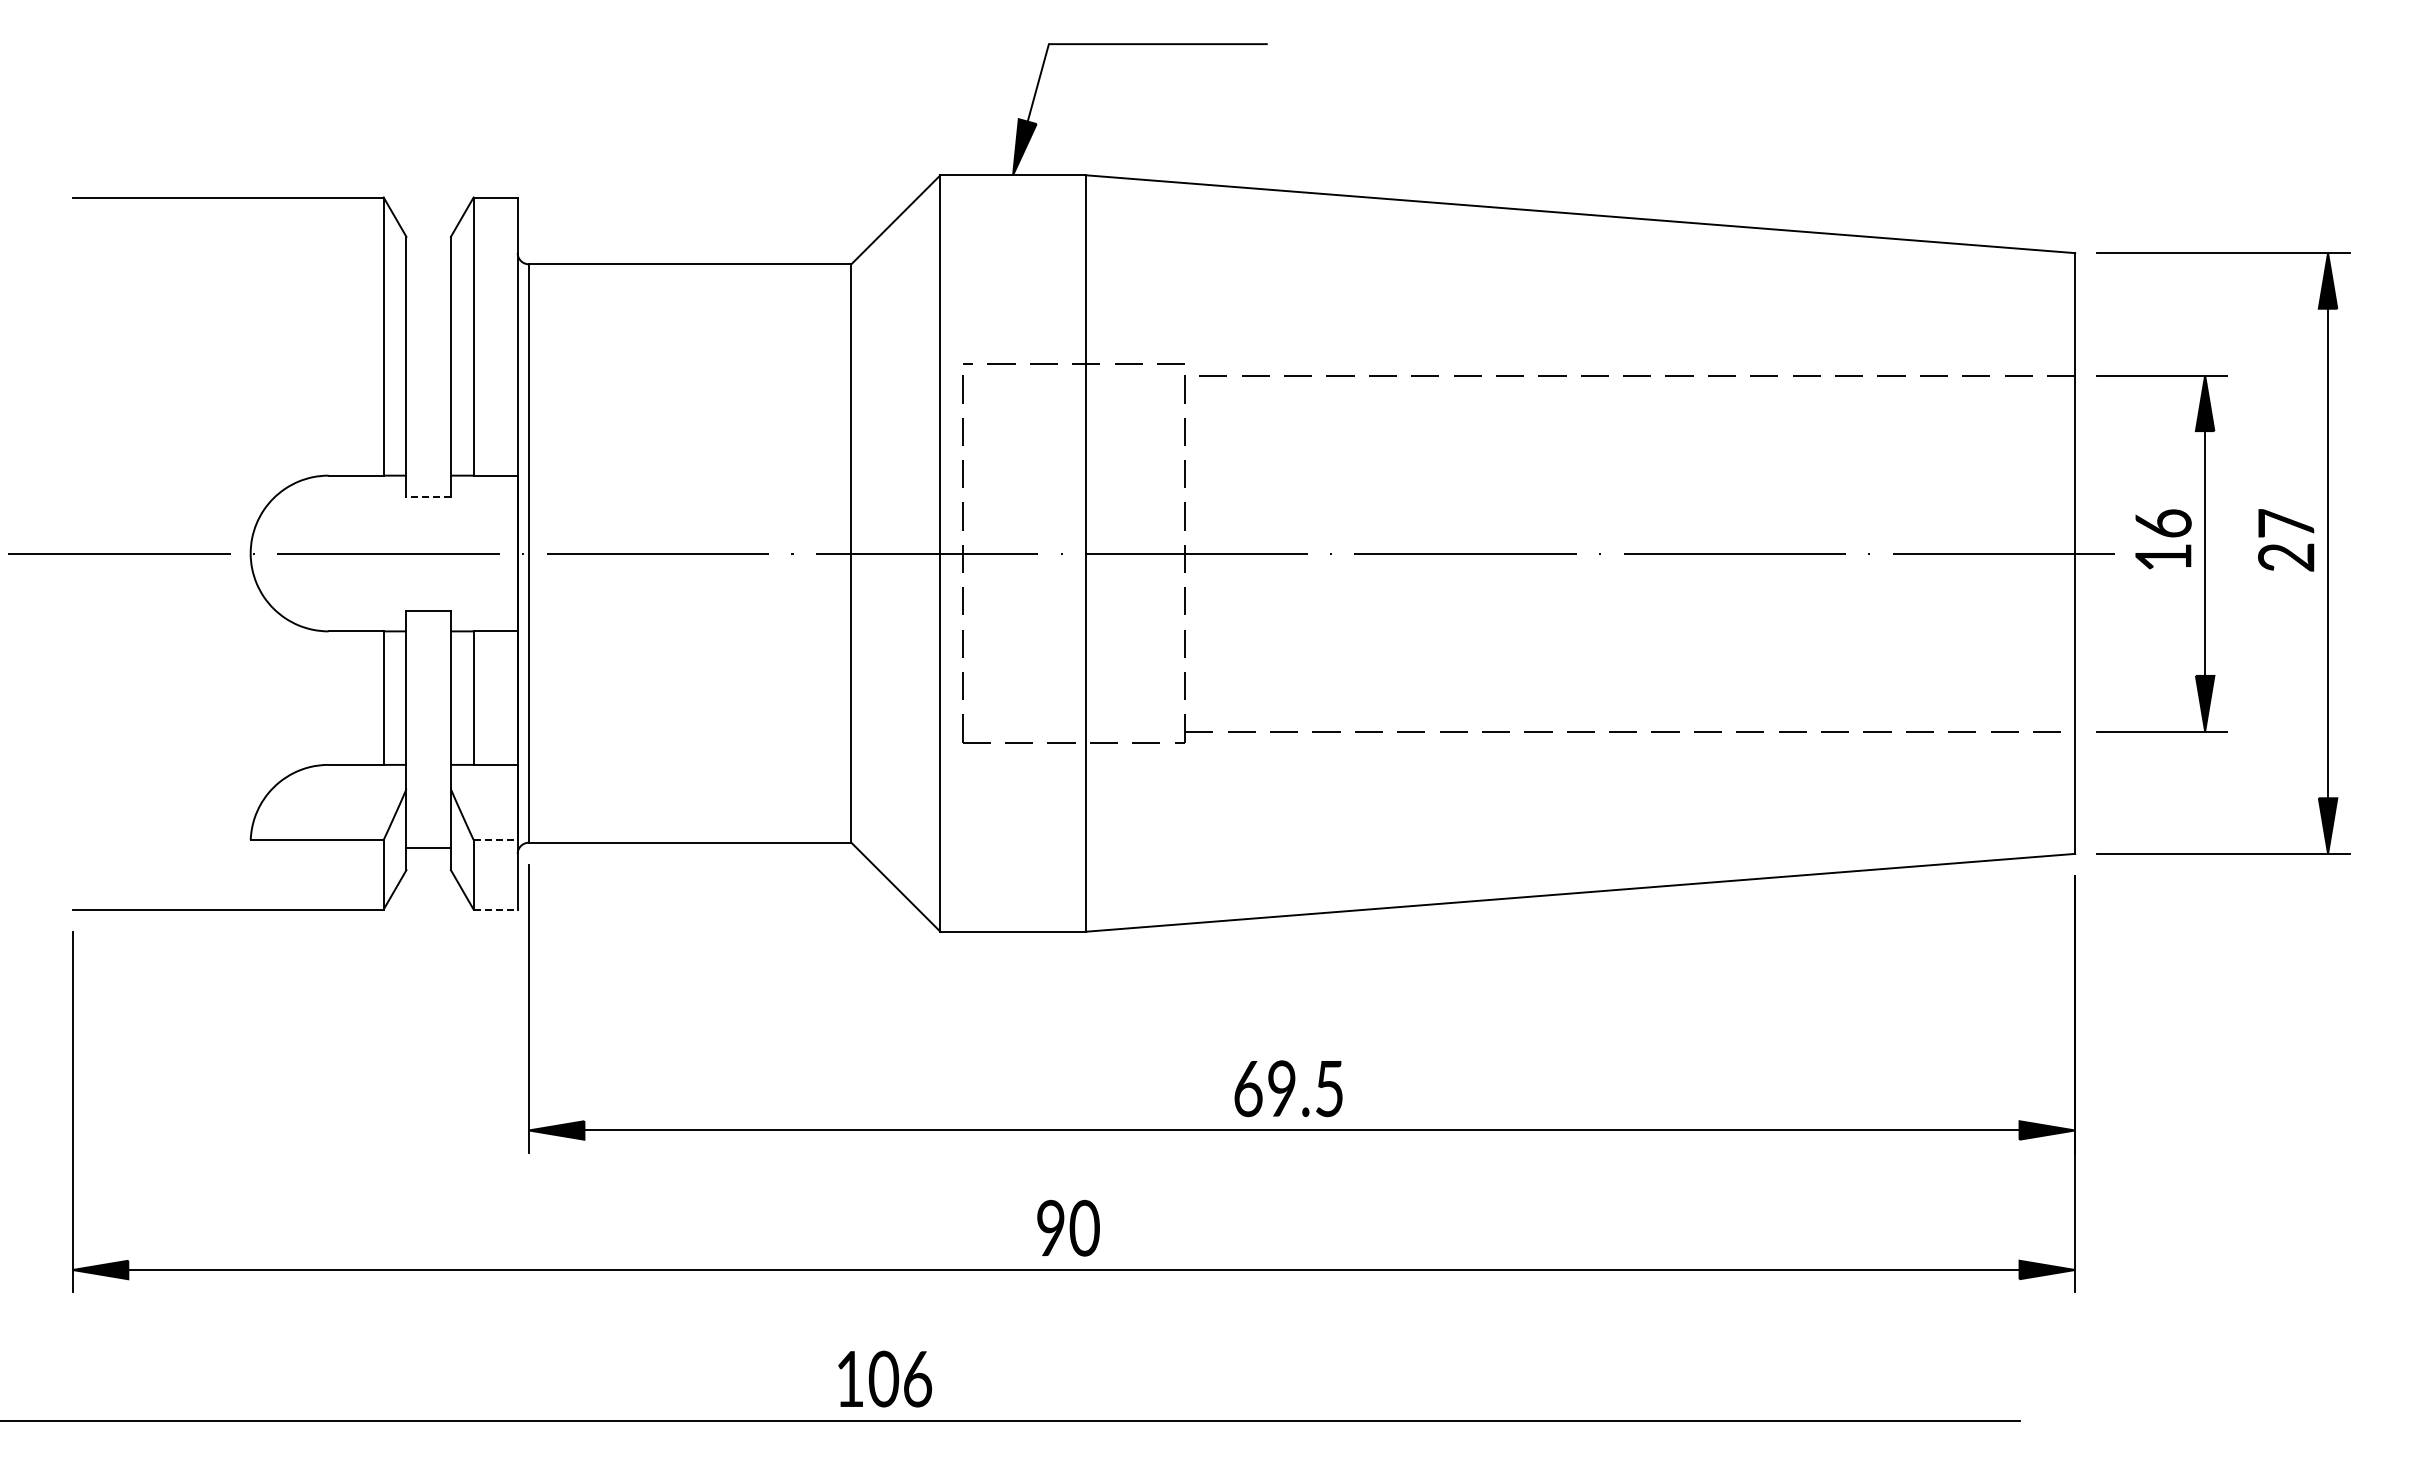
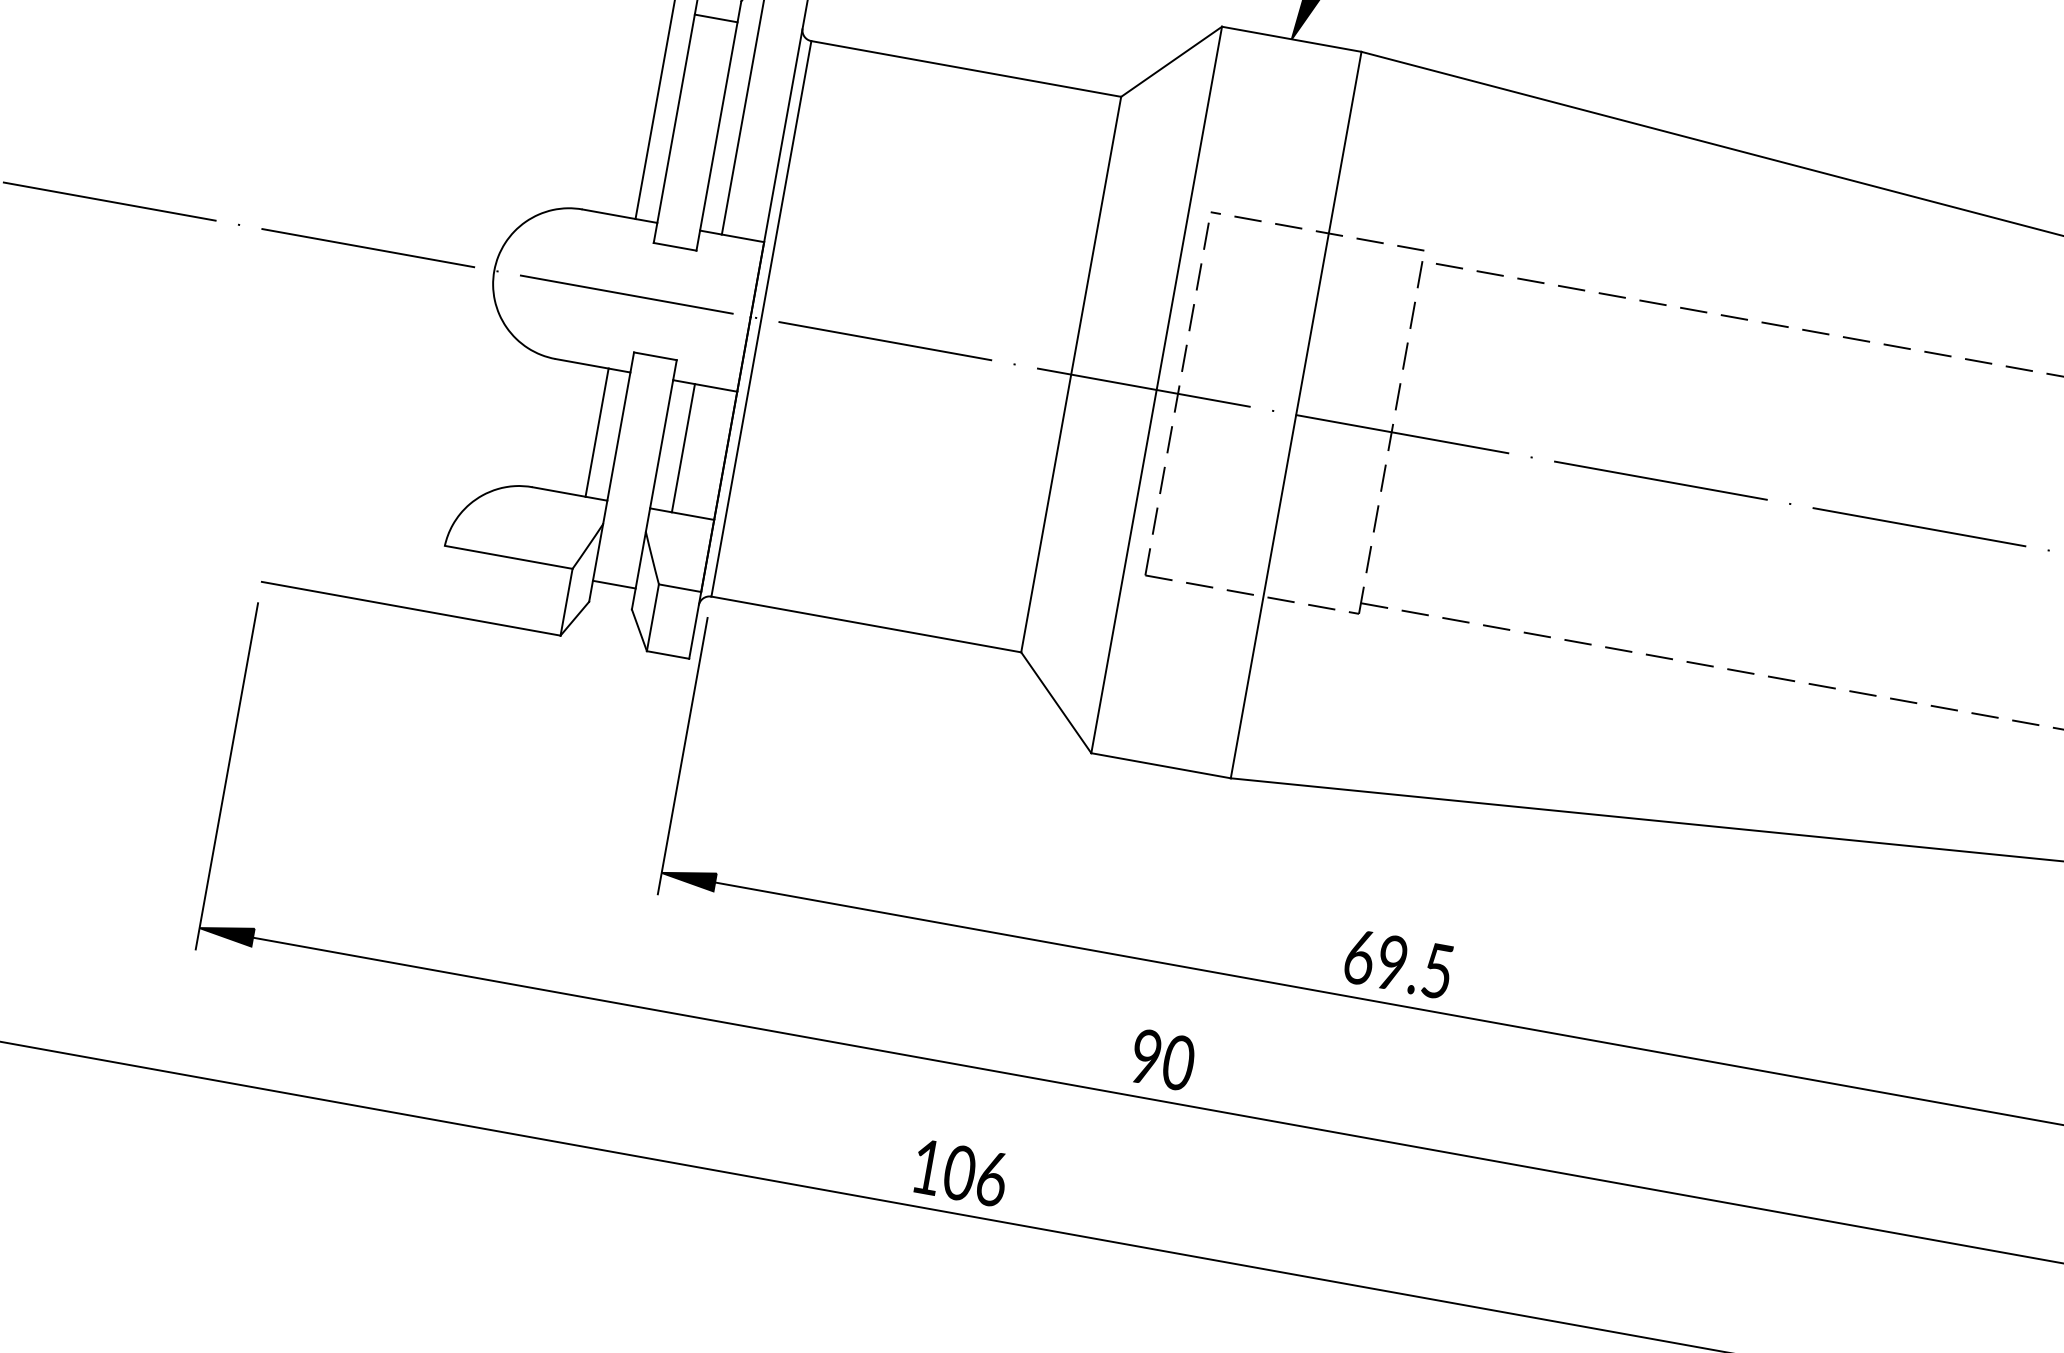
line: (428, 258) -> (716, 18), added
line: (428, 496) -> (674, 246), dashed -> solid
line: (496, 839) -> (680, 587), dashed -> solid
line: (496, 909) -> (668, 655), dashed -> solid

